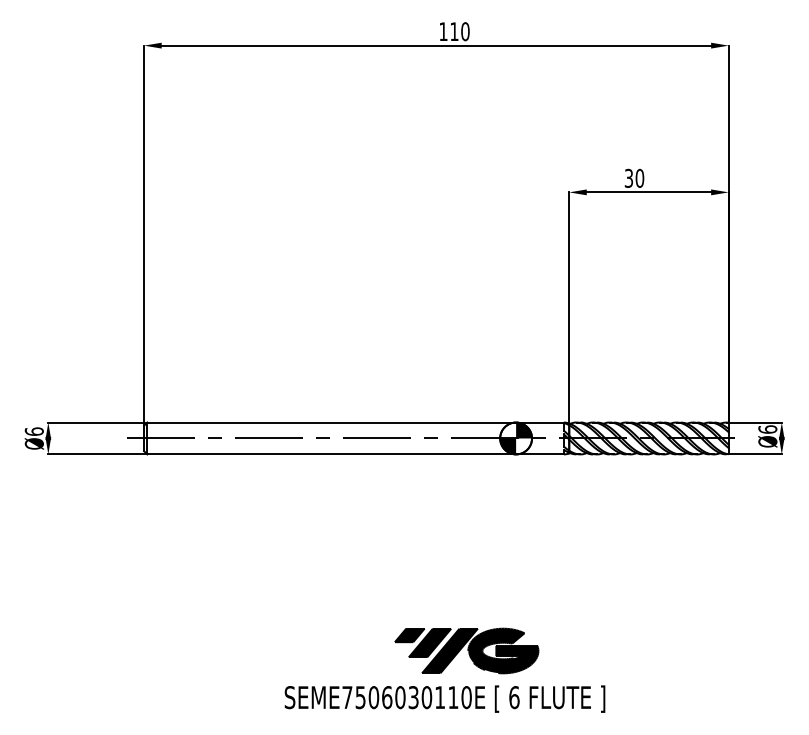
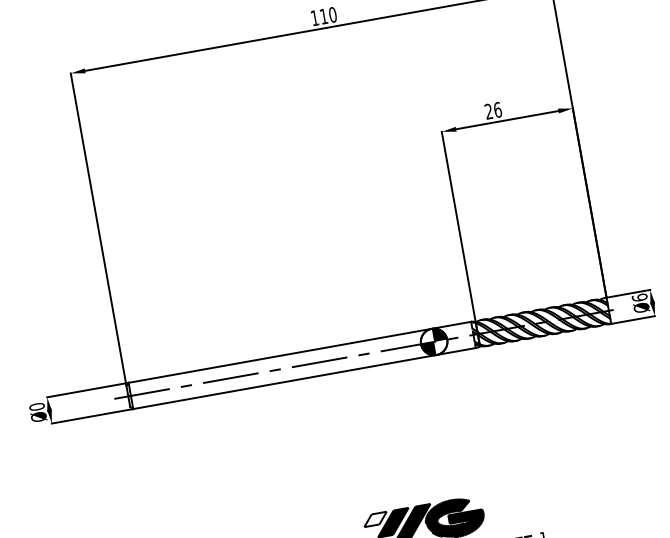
text: (634, 177) -> (493, 110), 30 -> 26
text: (33, 431) -> (36, 406), Ø6 -> Ø0
fill: (409, 635) -> (375, 519), removed

